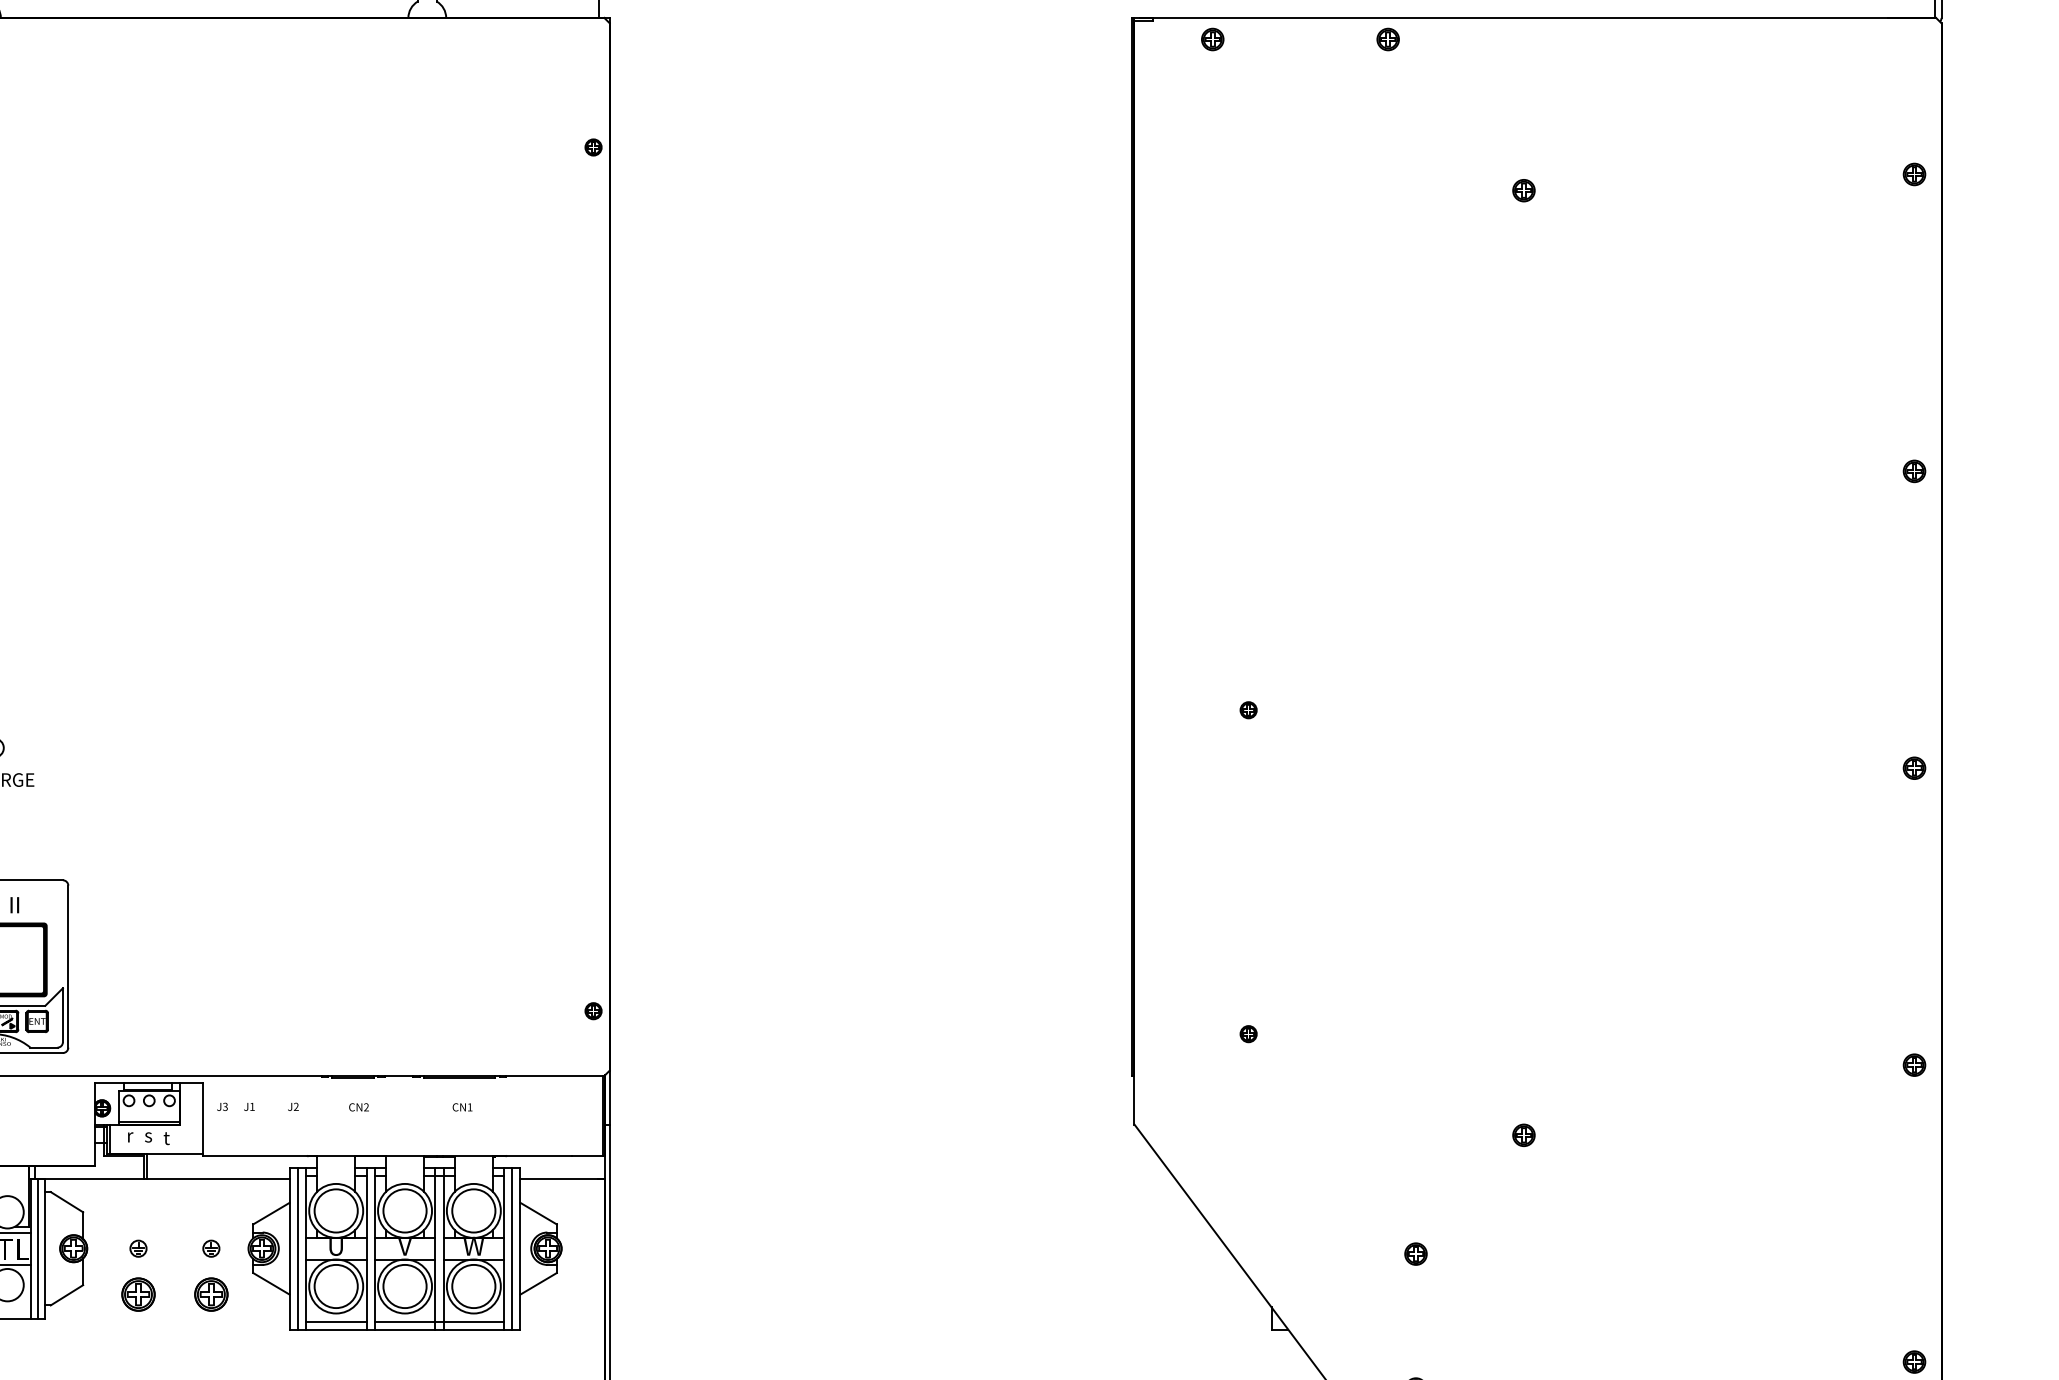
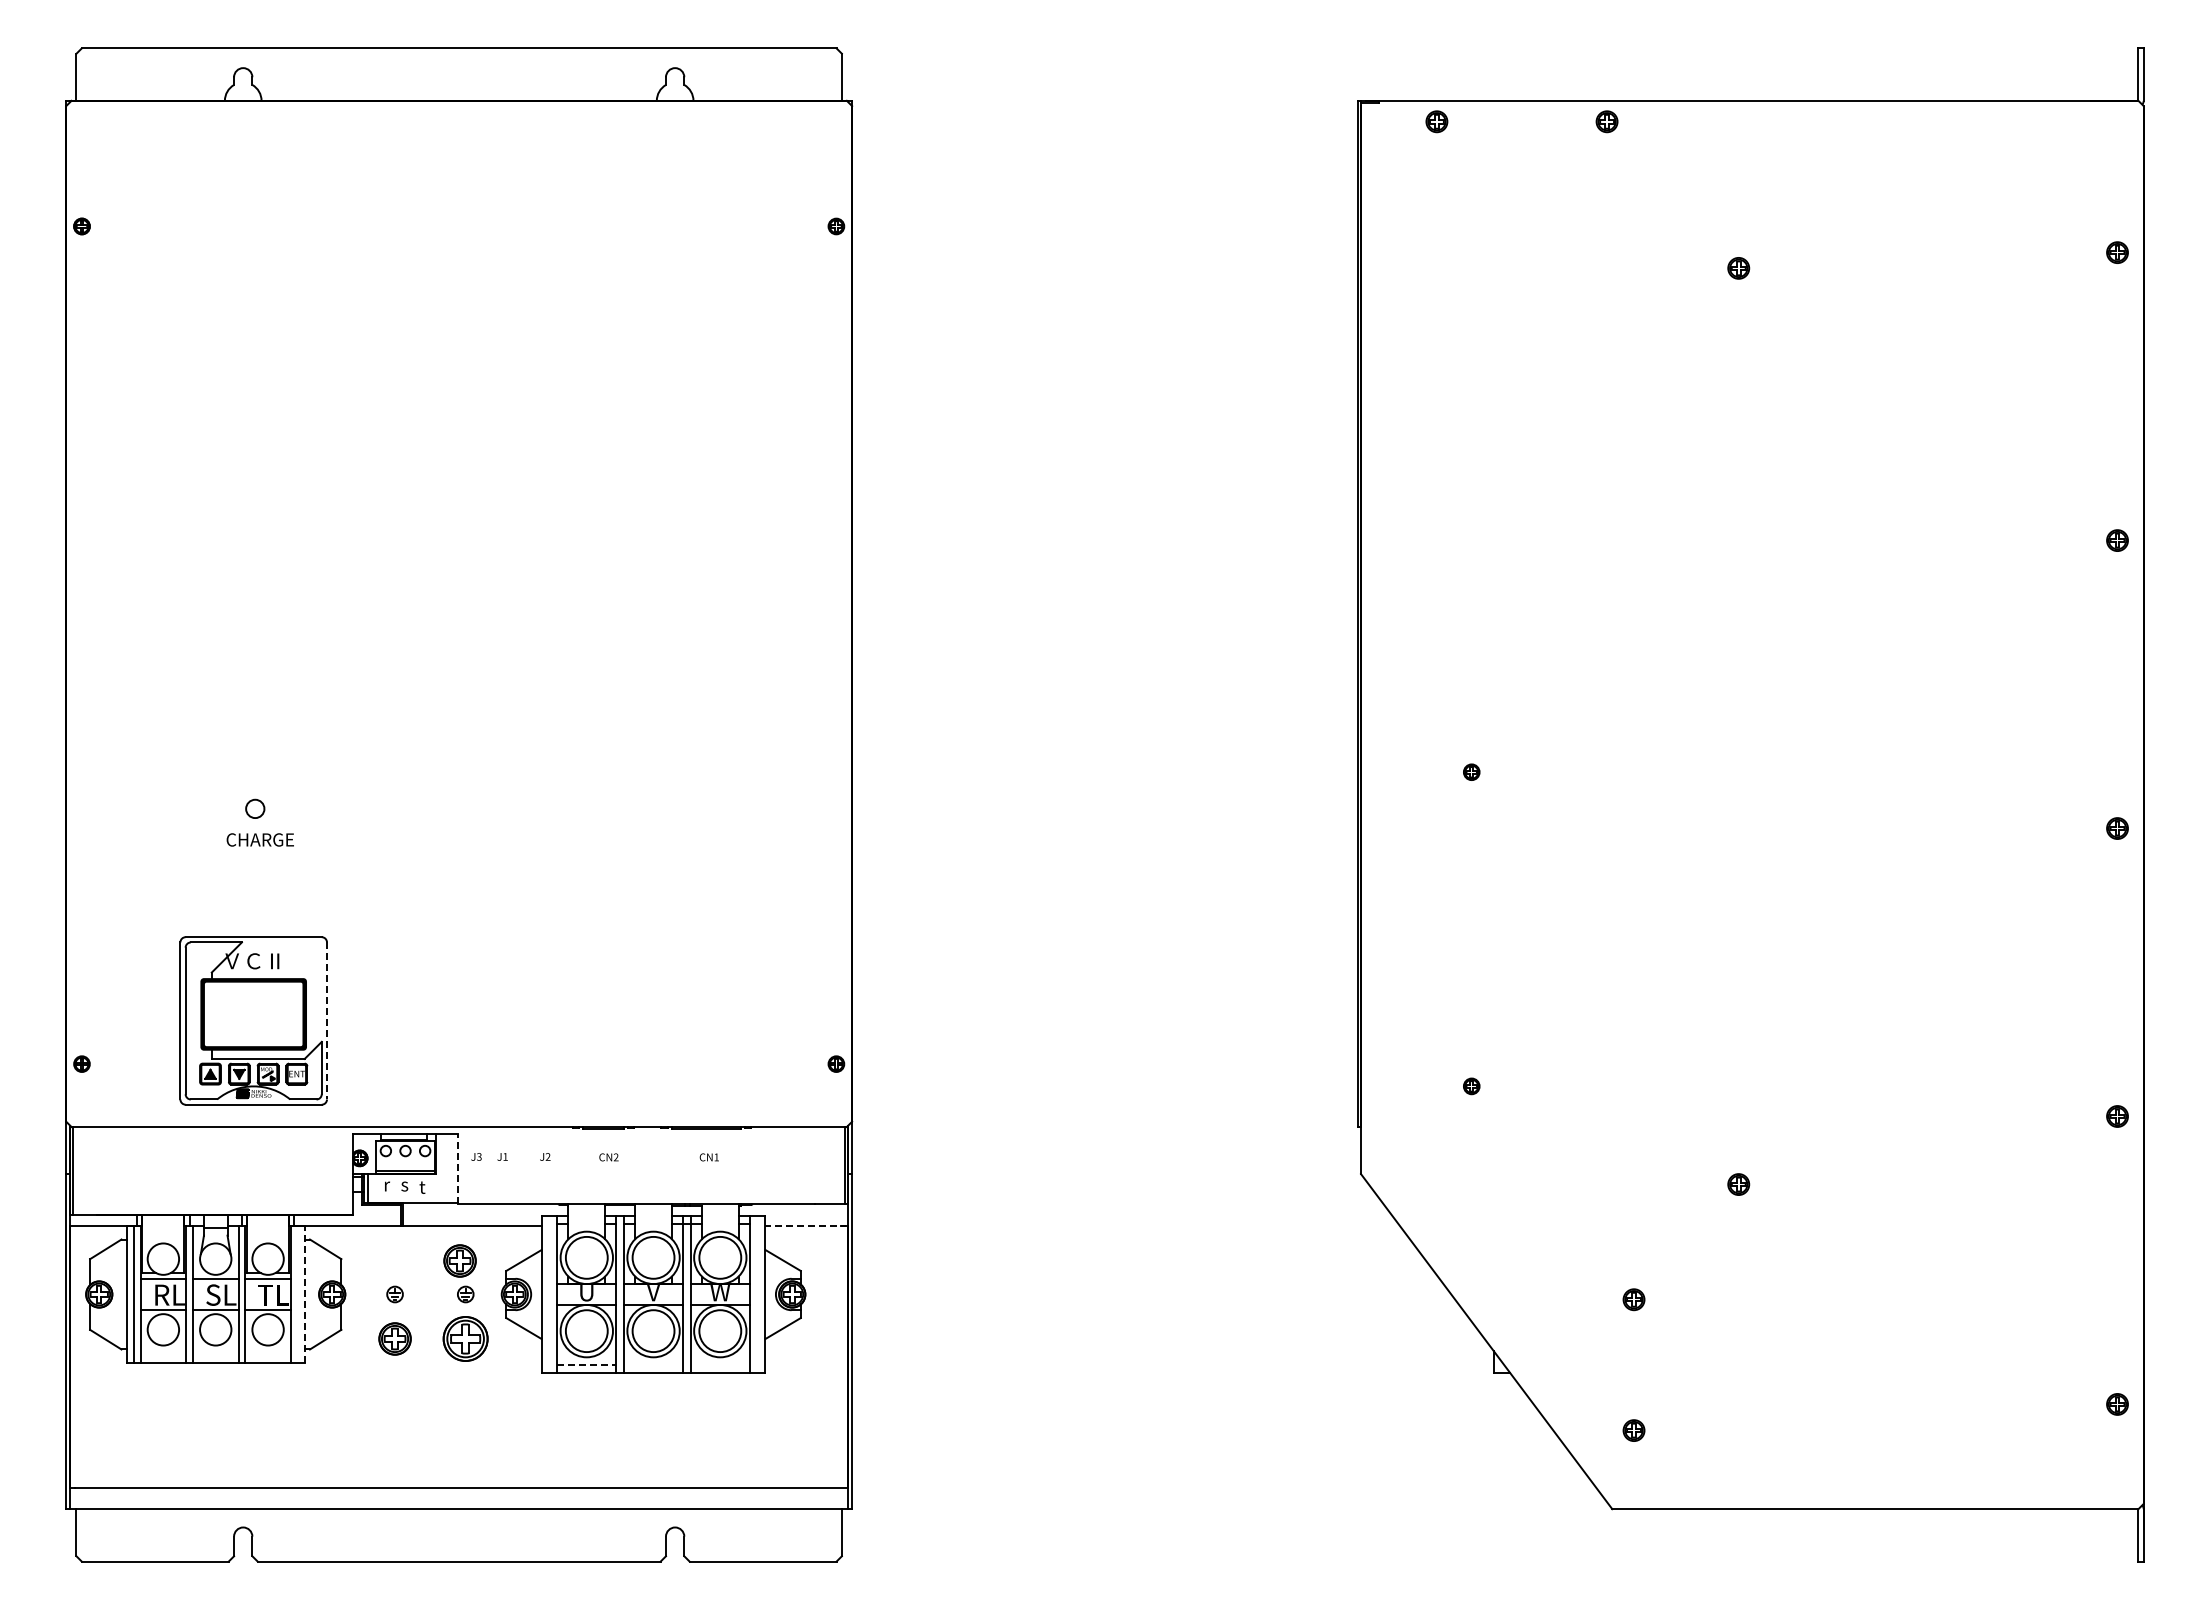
line: (68, 966) -> (327, 1020), solid -> dashed
line: (202, 1118) -> (457, 1168), solid -> dashed
line: (562, 1178) -> (806, 1226), solid -> dashed
part: (204, 1213) -> (459, 1260), added
line: (37, 1248) -> (297, 1294), removed
line: (45, 1248) -> (304, 1294), solid -> dashed
line: (297, 1248) -> (549, 1294), removed
line: (512, 1248) -> (757, 1294), removed
part: (211, 1294) -> (465, 1338), size x1.4
line: (336, 1321) -> (587, 1365), solid -> dashed
line: (438, 1321) -> (686, 1365), removed

